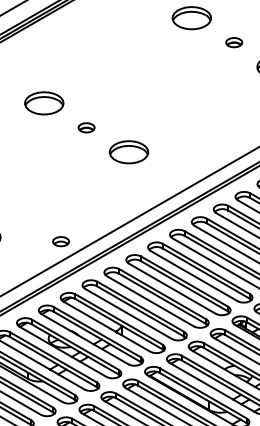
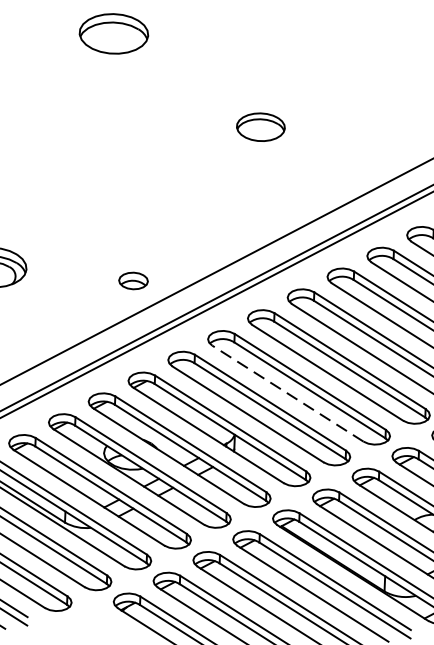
part: (86, 127) -> (187, 79), removed
part: (128, 152) -> (260, 127), size x0.7
line: (149, 301) -> (286, 393), solid -> dashed

